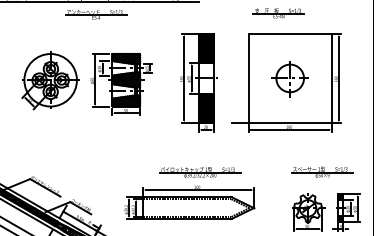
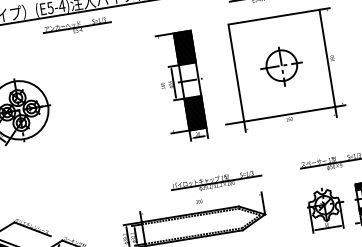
part: (96, 14) -> (77, 26), moved
line: (184, 78) -> (165, 84), removed
line: (338, 78) -> (334, 57), removed
part: (121, 83) -> (97, 101), removed
line: (290, 129) -> (291, 121), removed
part: (200, 172) -> (216, 182), moved
line: (198, 190) -> (201, 205), removed

